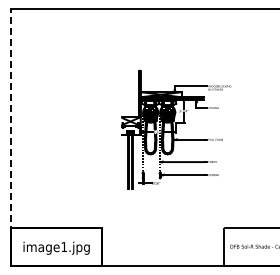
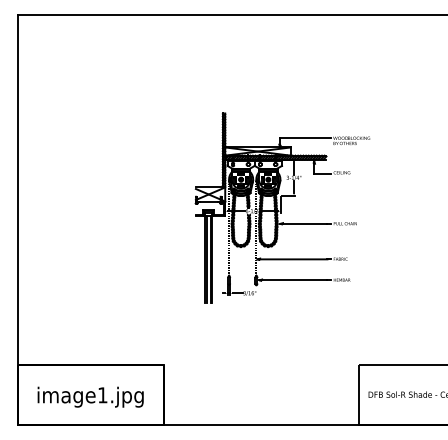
line: (10, 137) -> (16, 220), dashed -> solid

